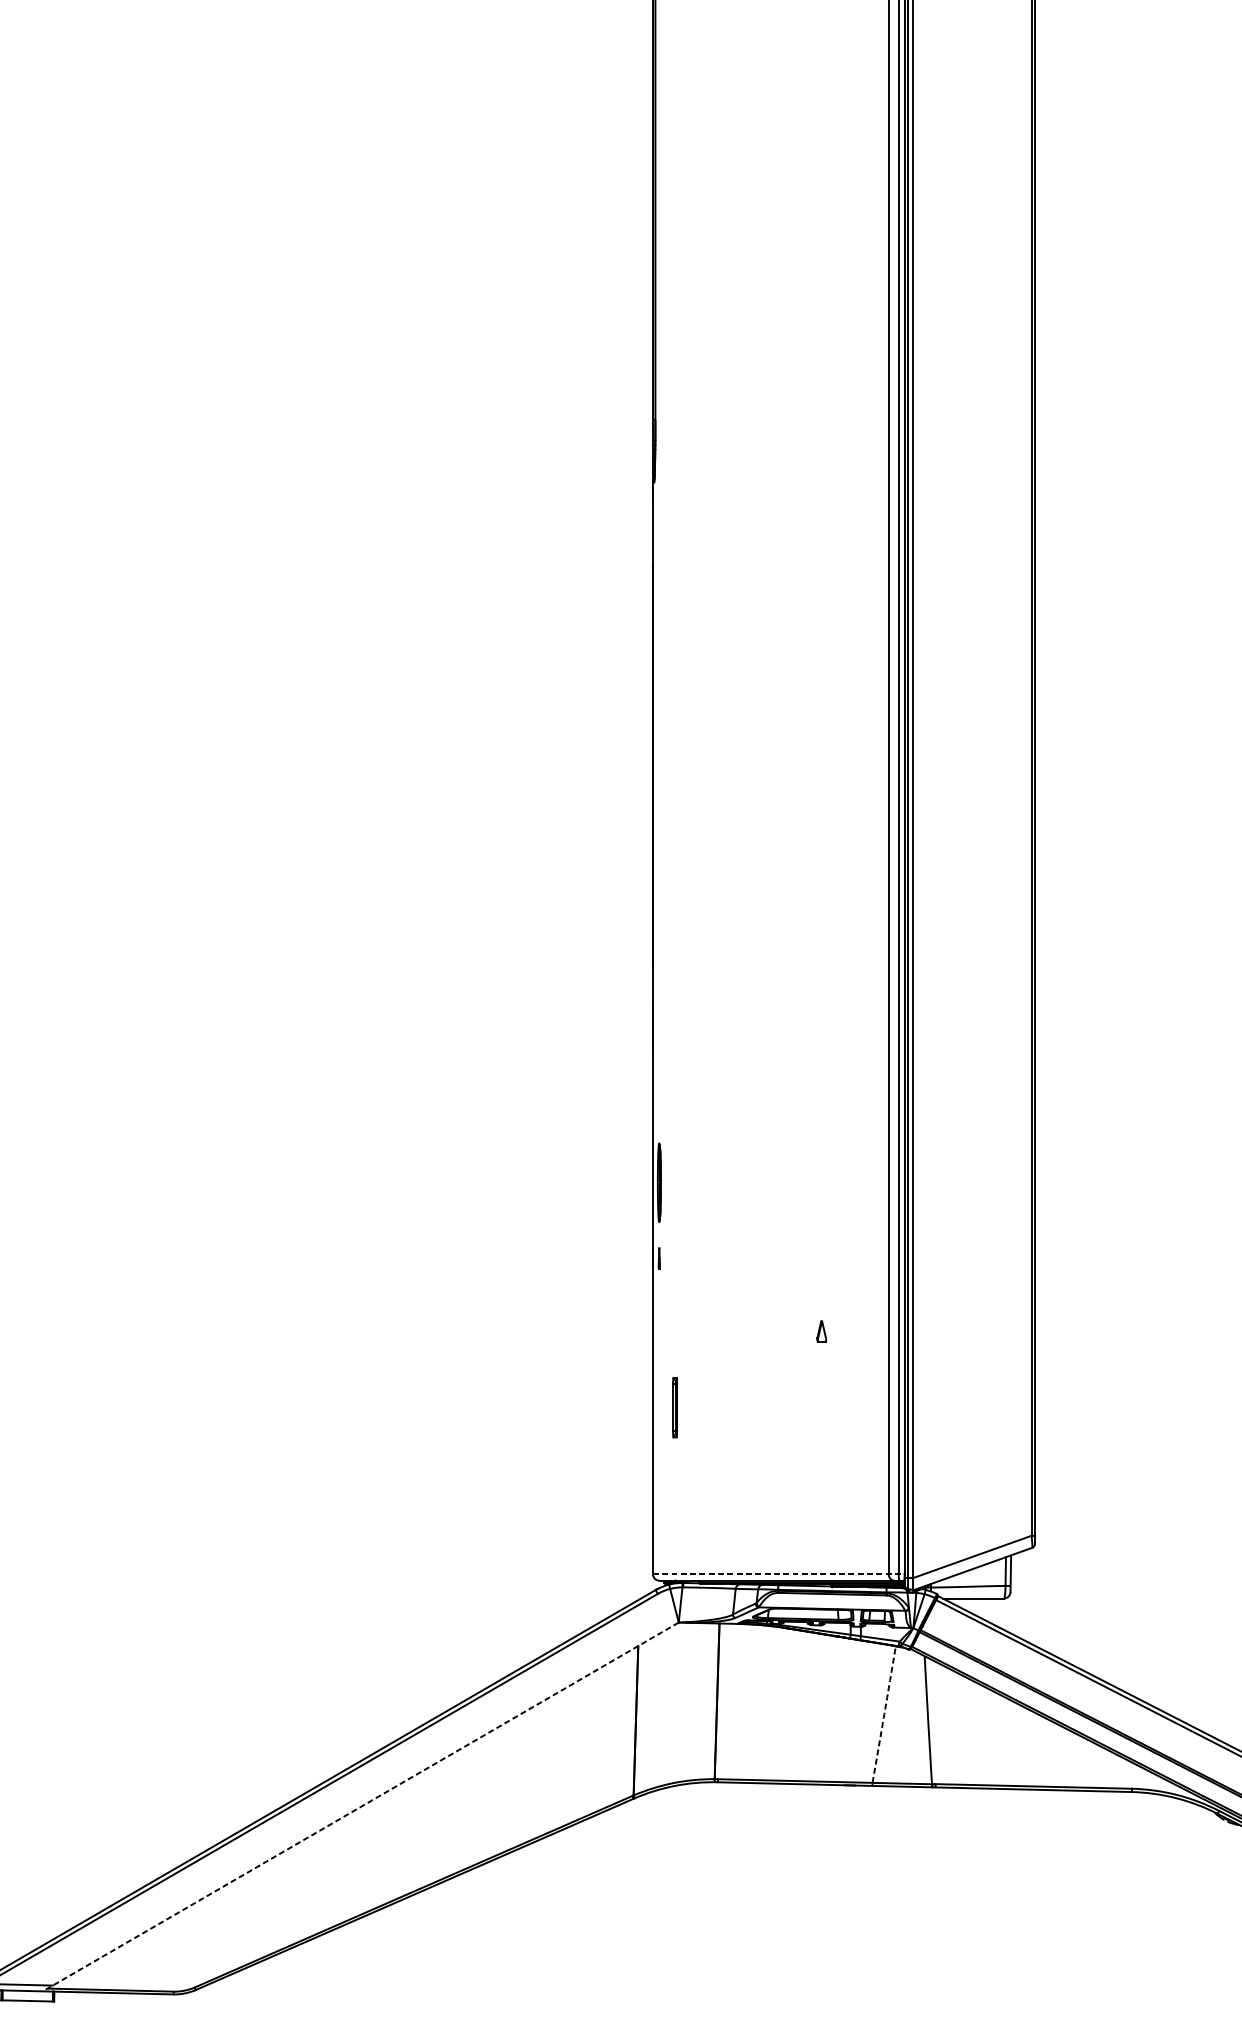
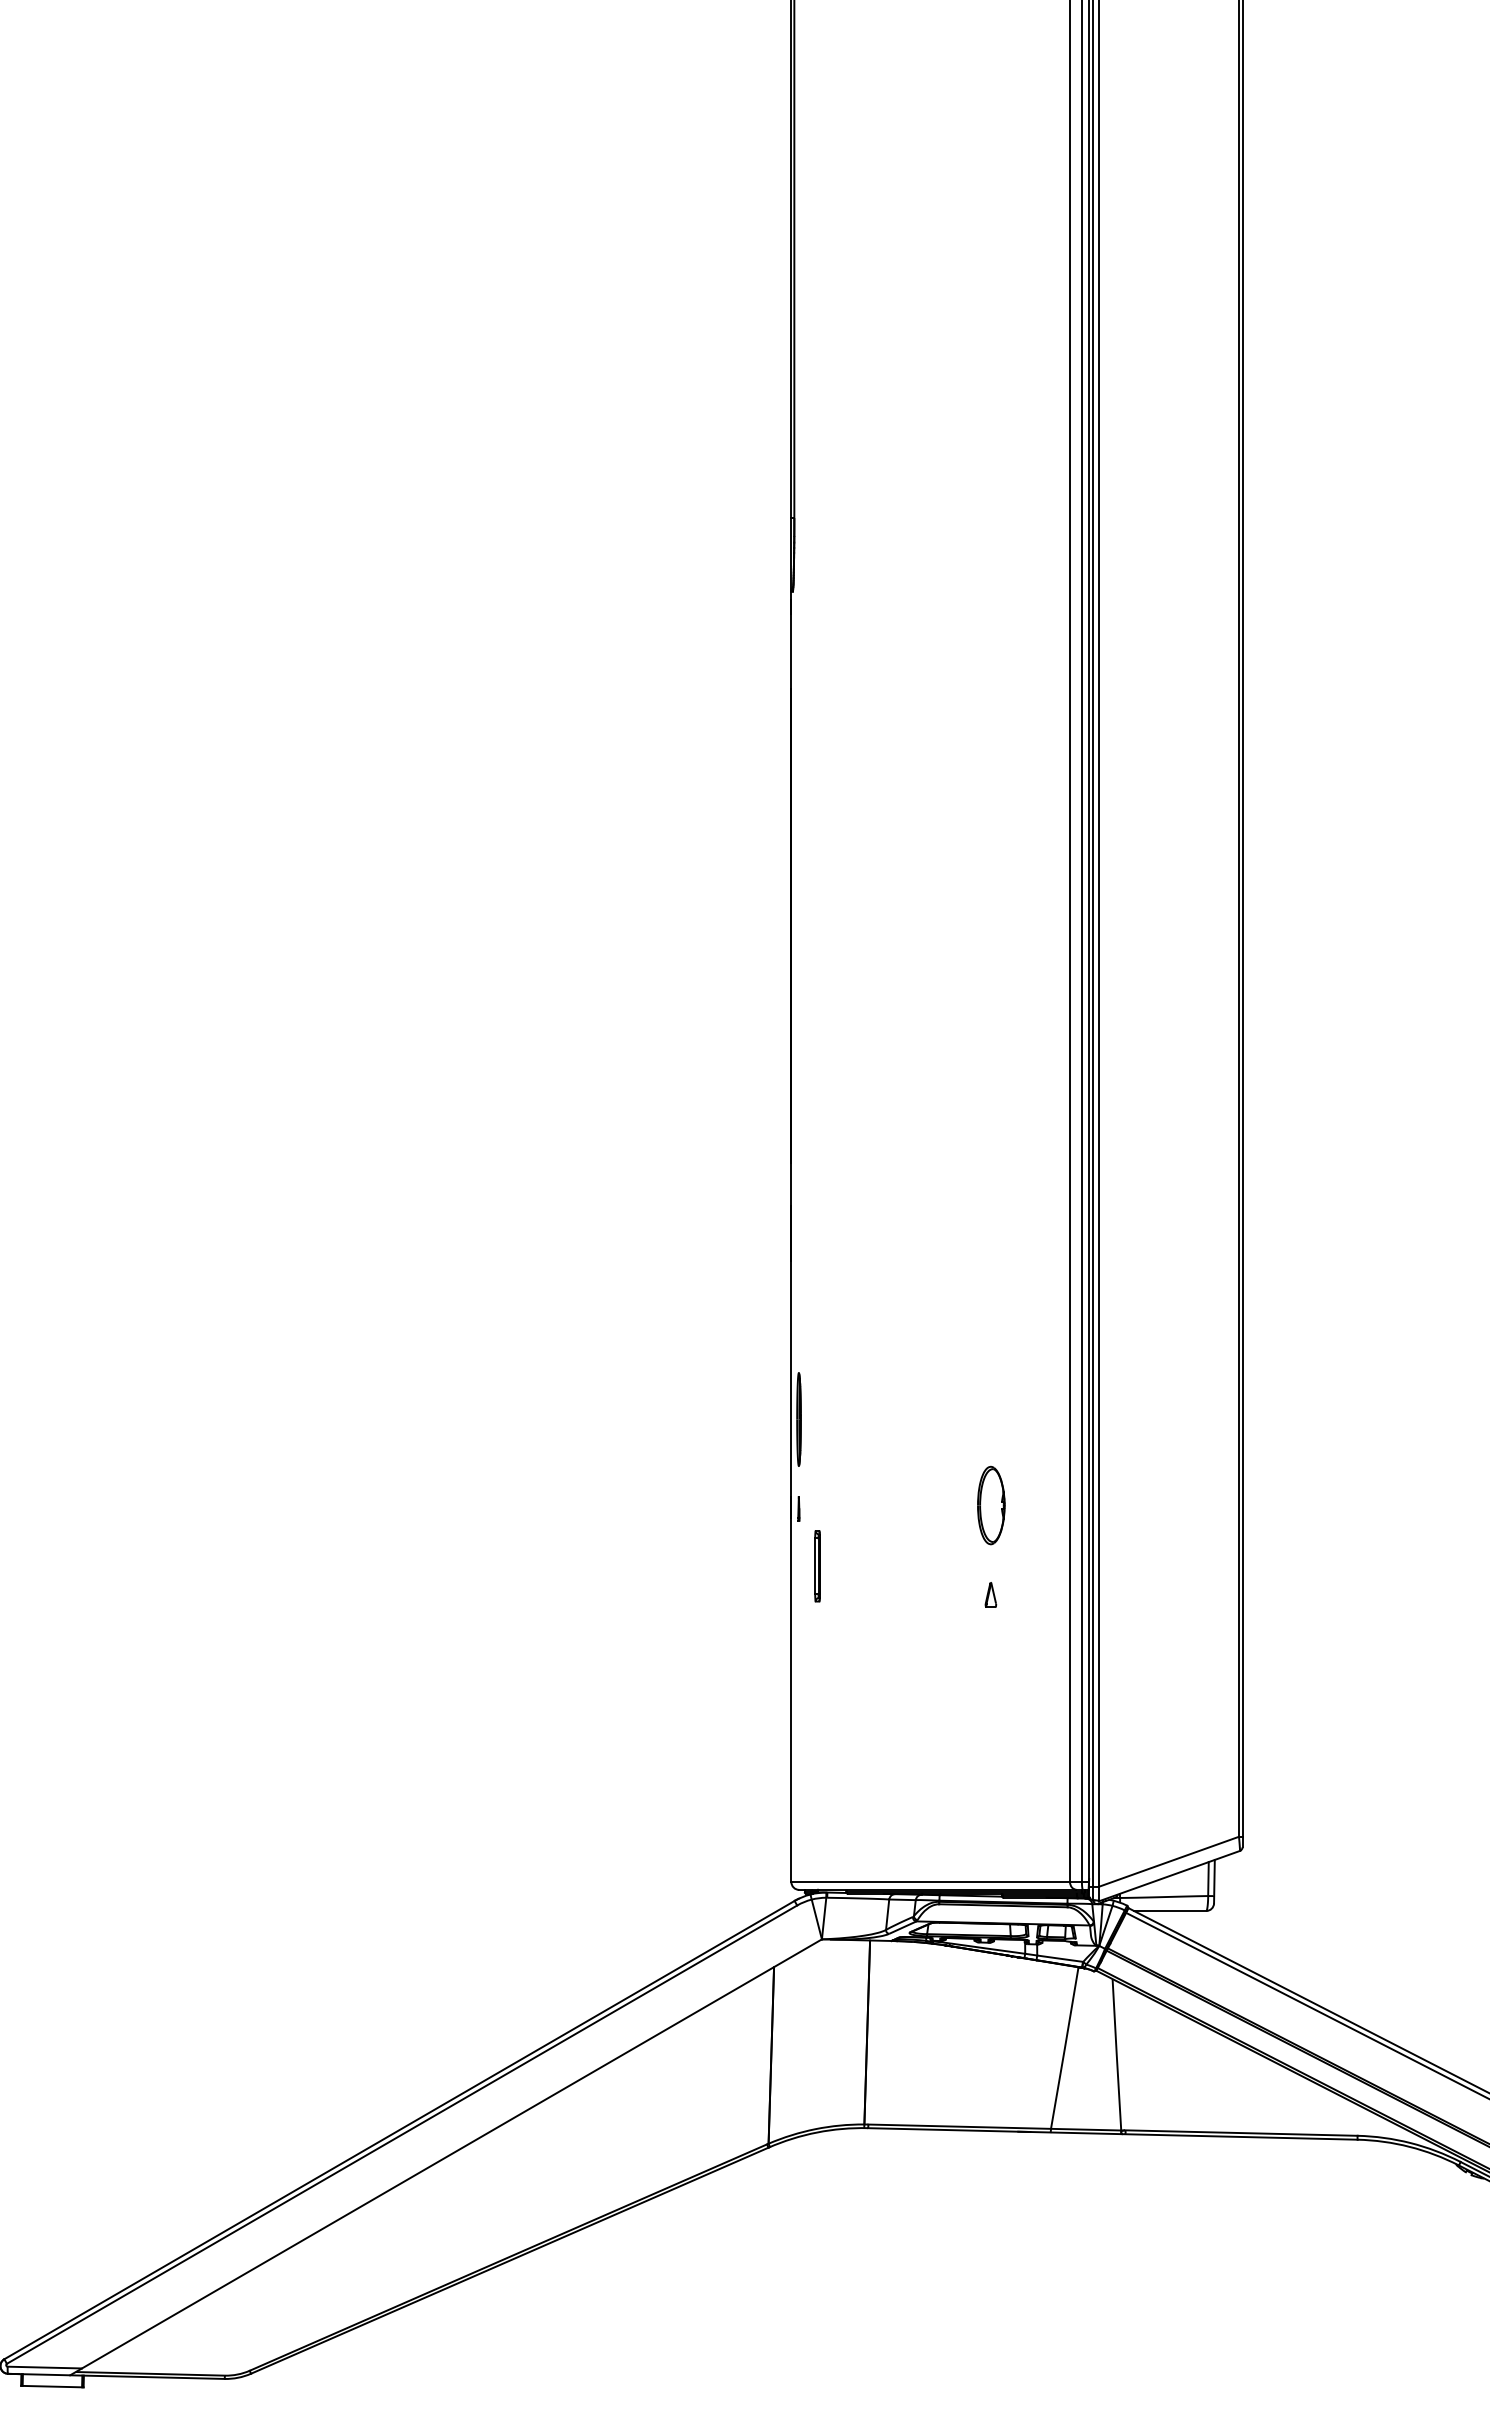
part: (822, 1255) -> (991, 1505), added
part: (675, 1407) -> (817, 1566), moved
line: (779, 1574) -> (940, 1882), dashed -> solid
arc: (883, 1714) -> (1064, 2048), dashed -> solid
line: (361, 1807) -> (446, 2157), dashed -> solid

